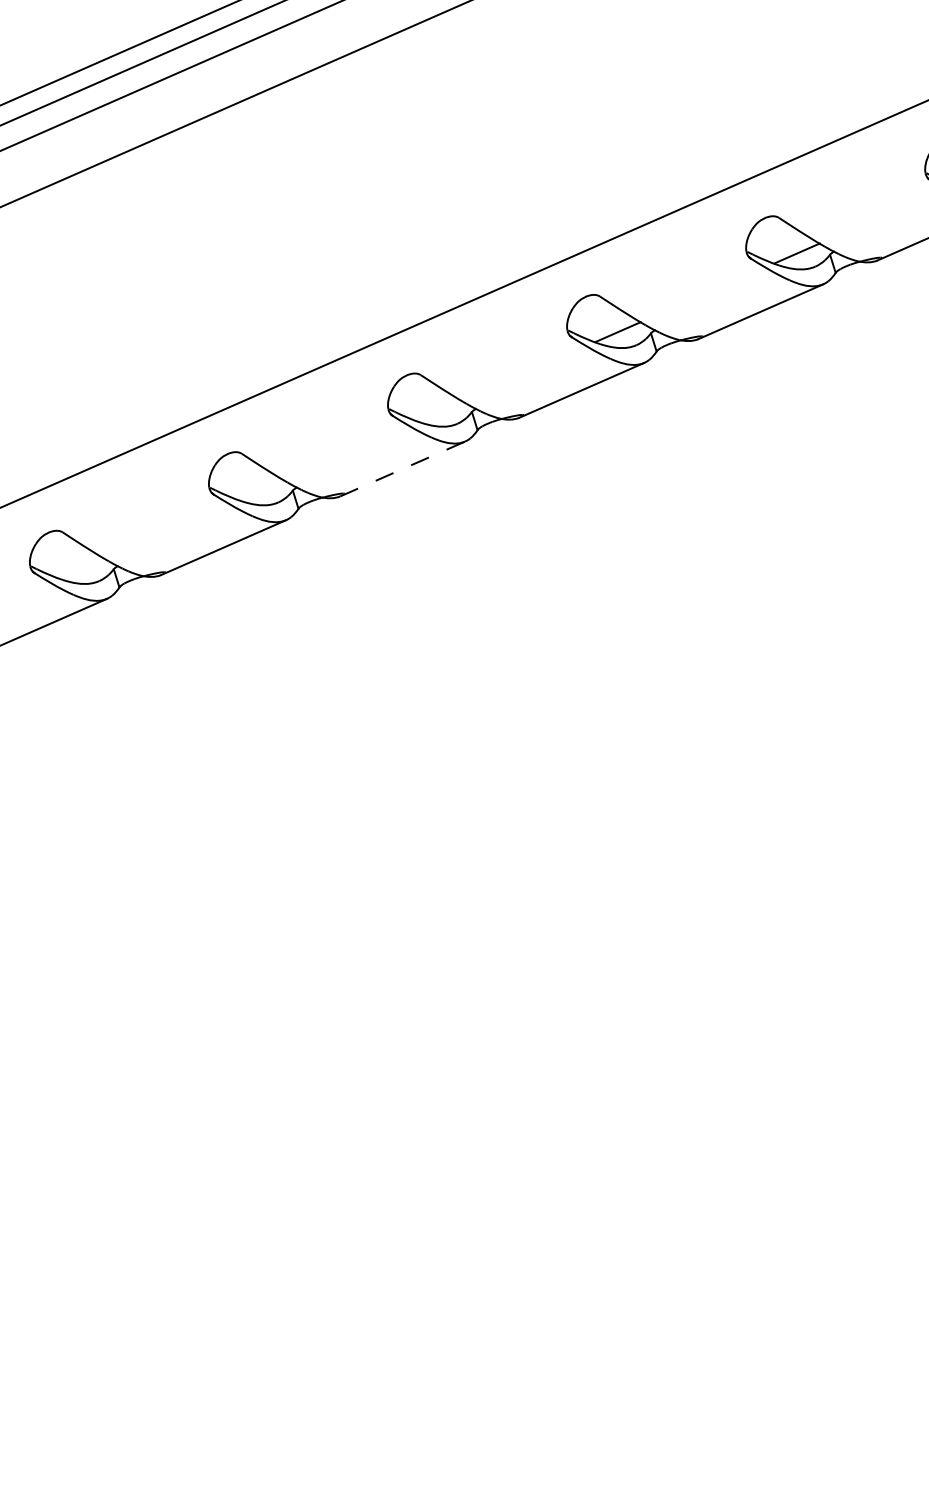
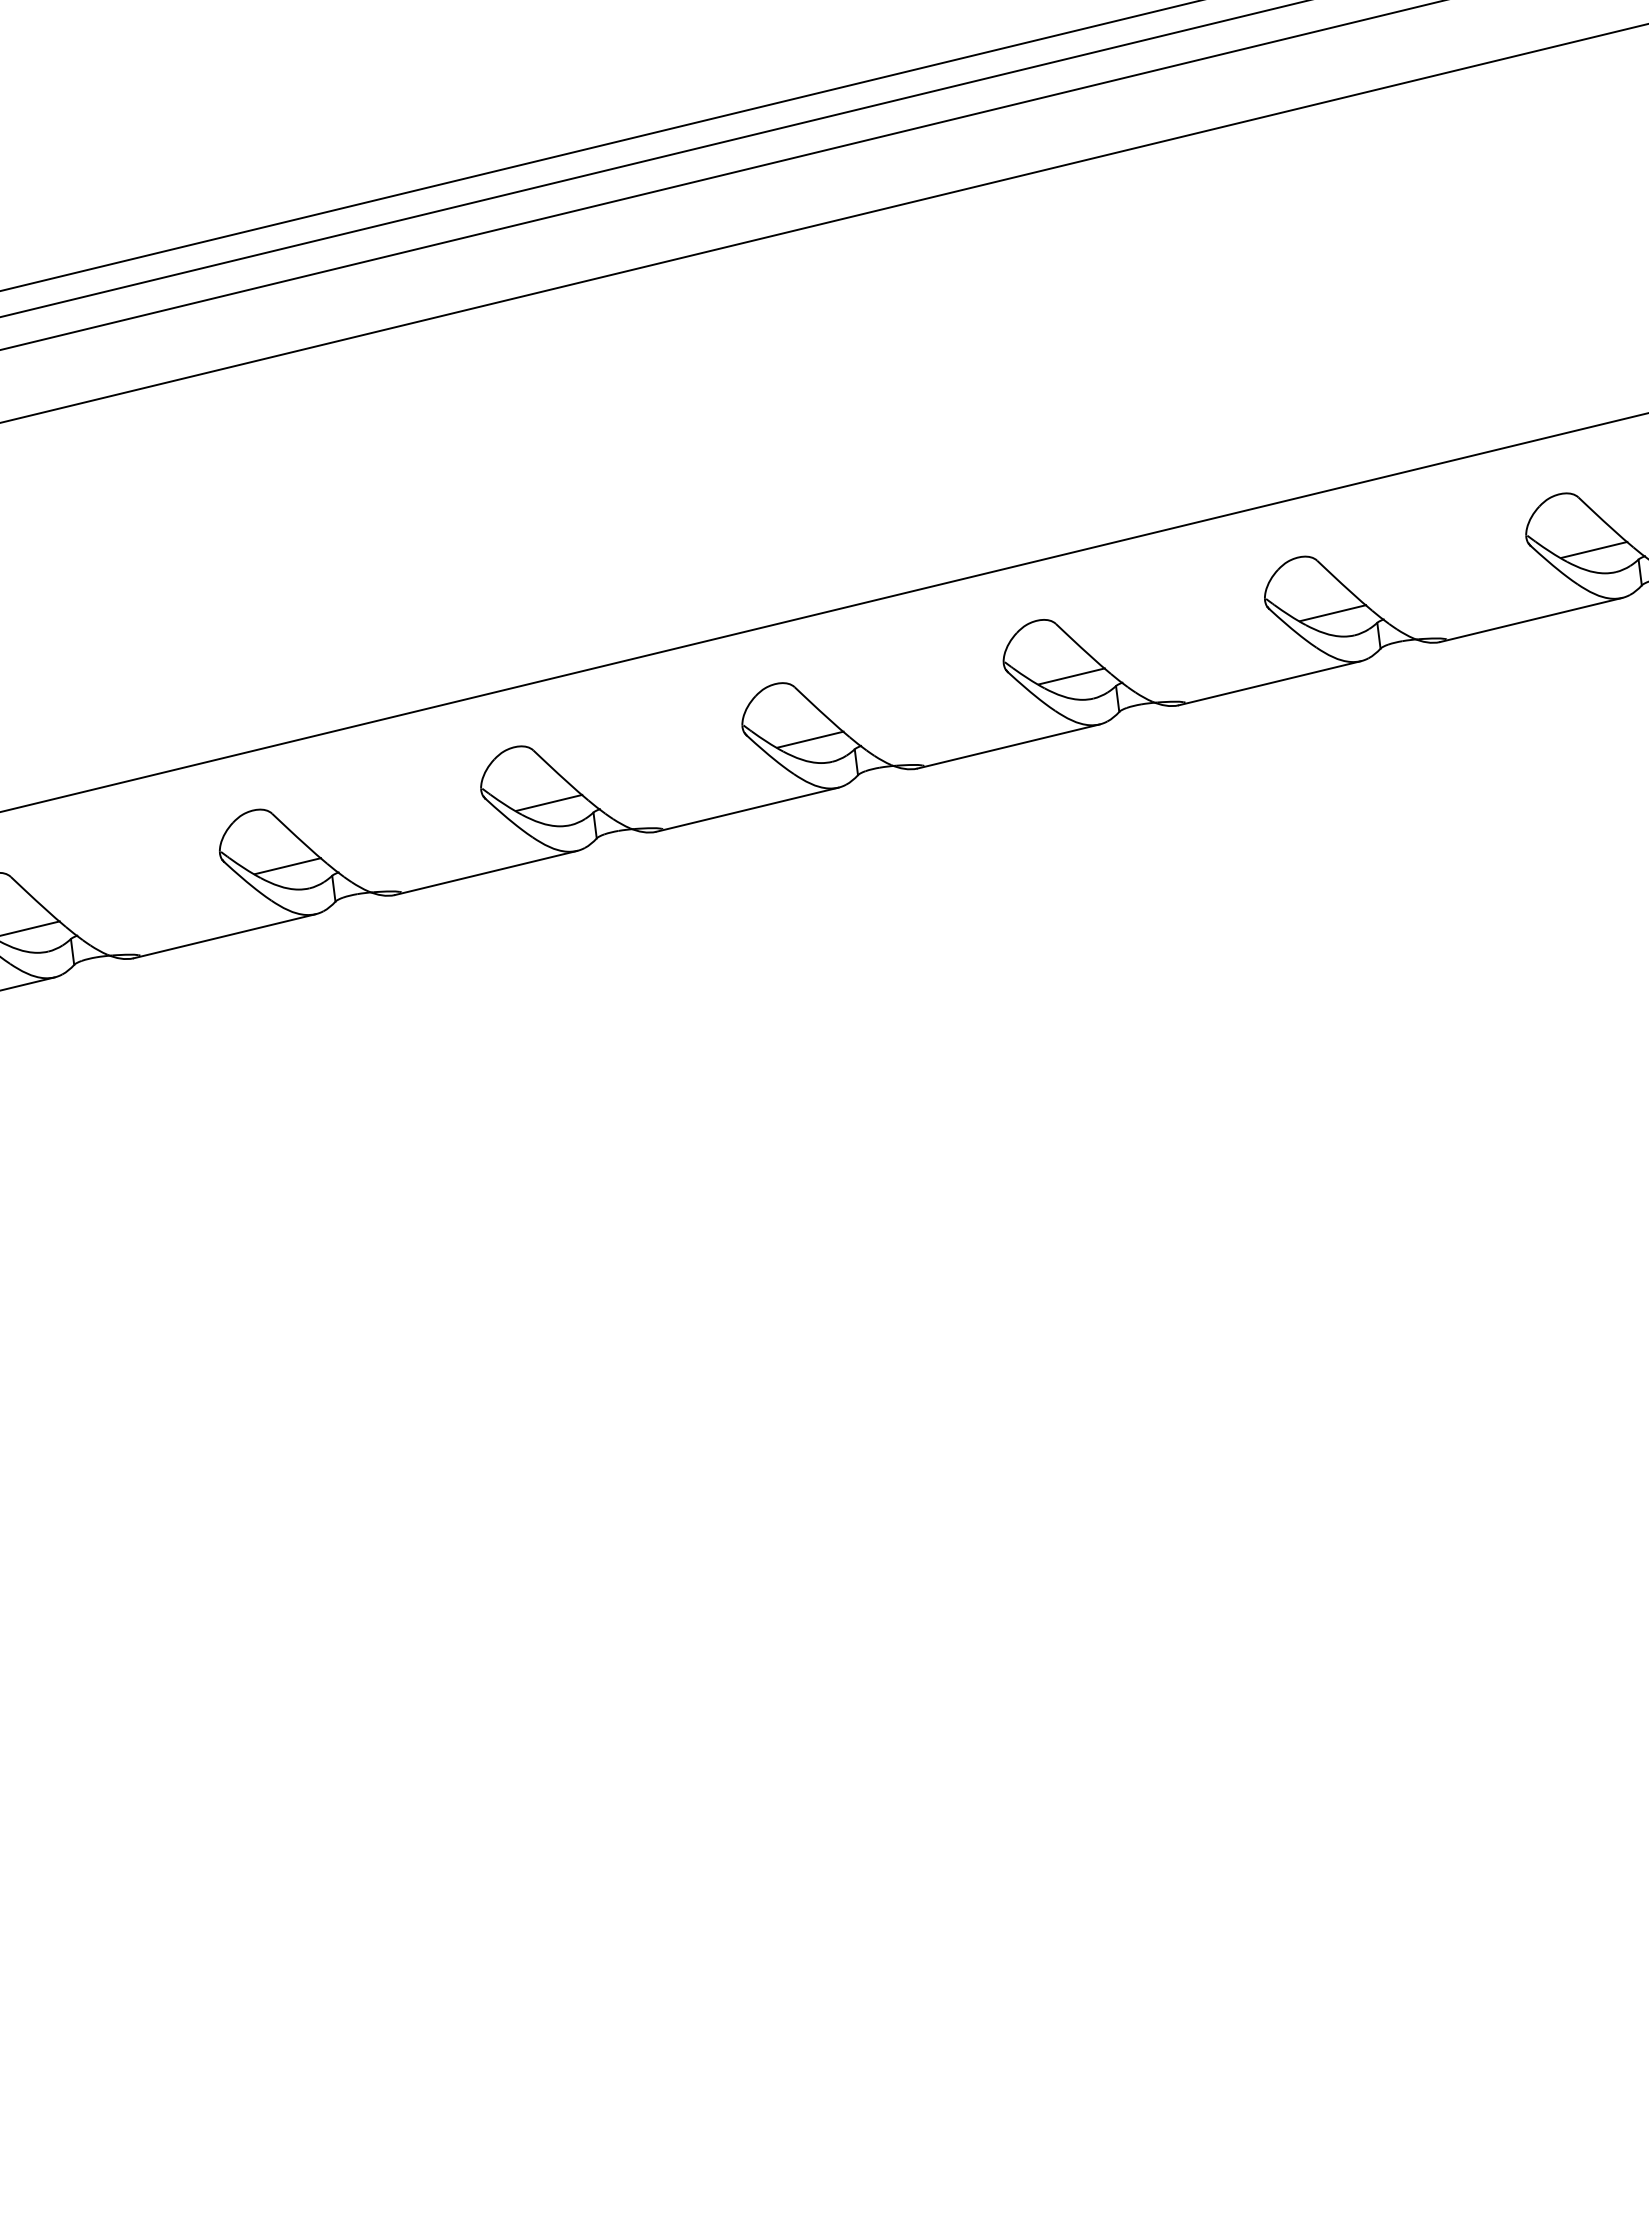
line: (438, 410) -> (1071, 676), added
line: (402, 469) -> (1008, 746), dashed -> solid
line: (259, 489) -> (810, 739), added
line: (81, 567) -> (549, 802), added

